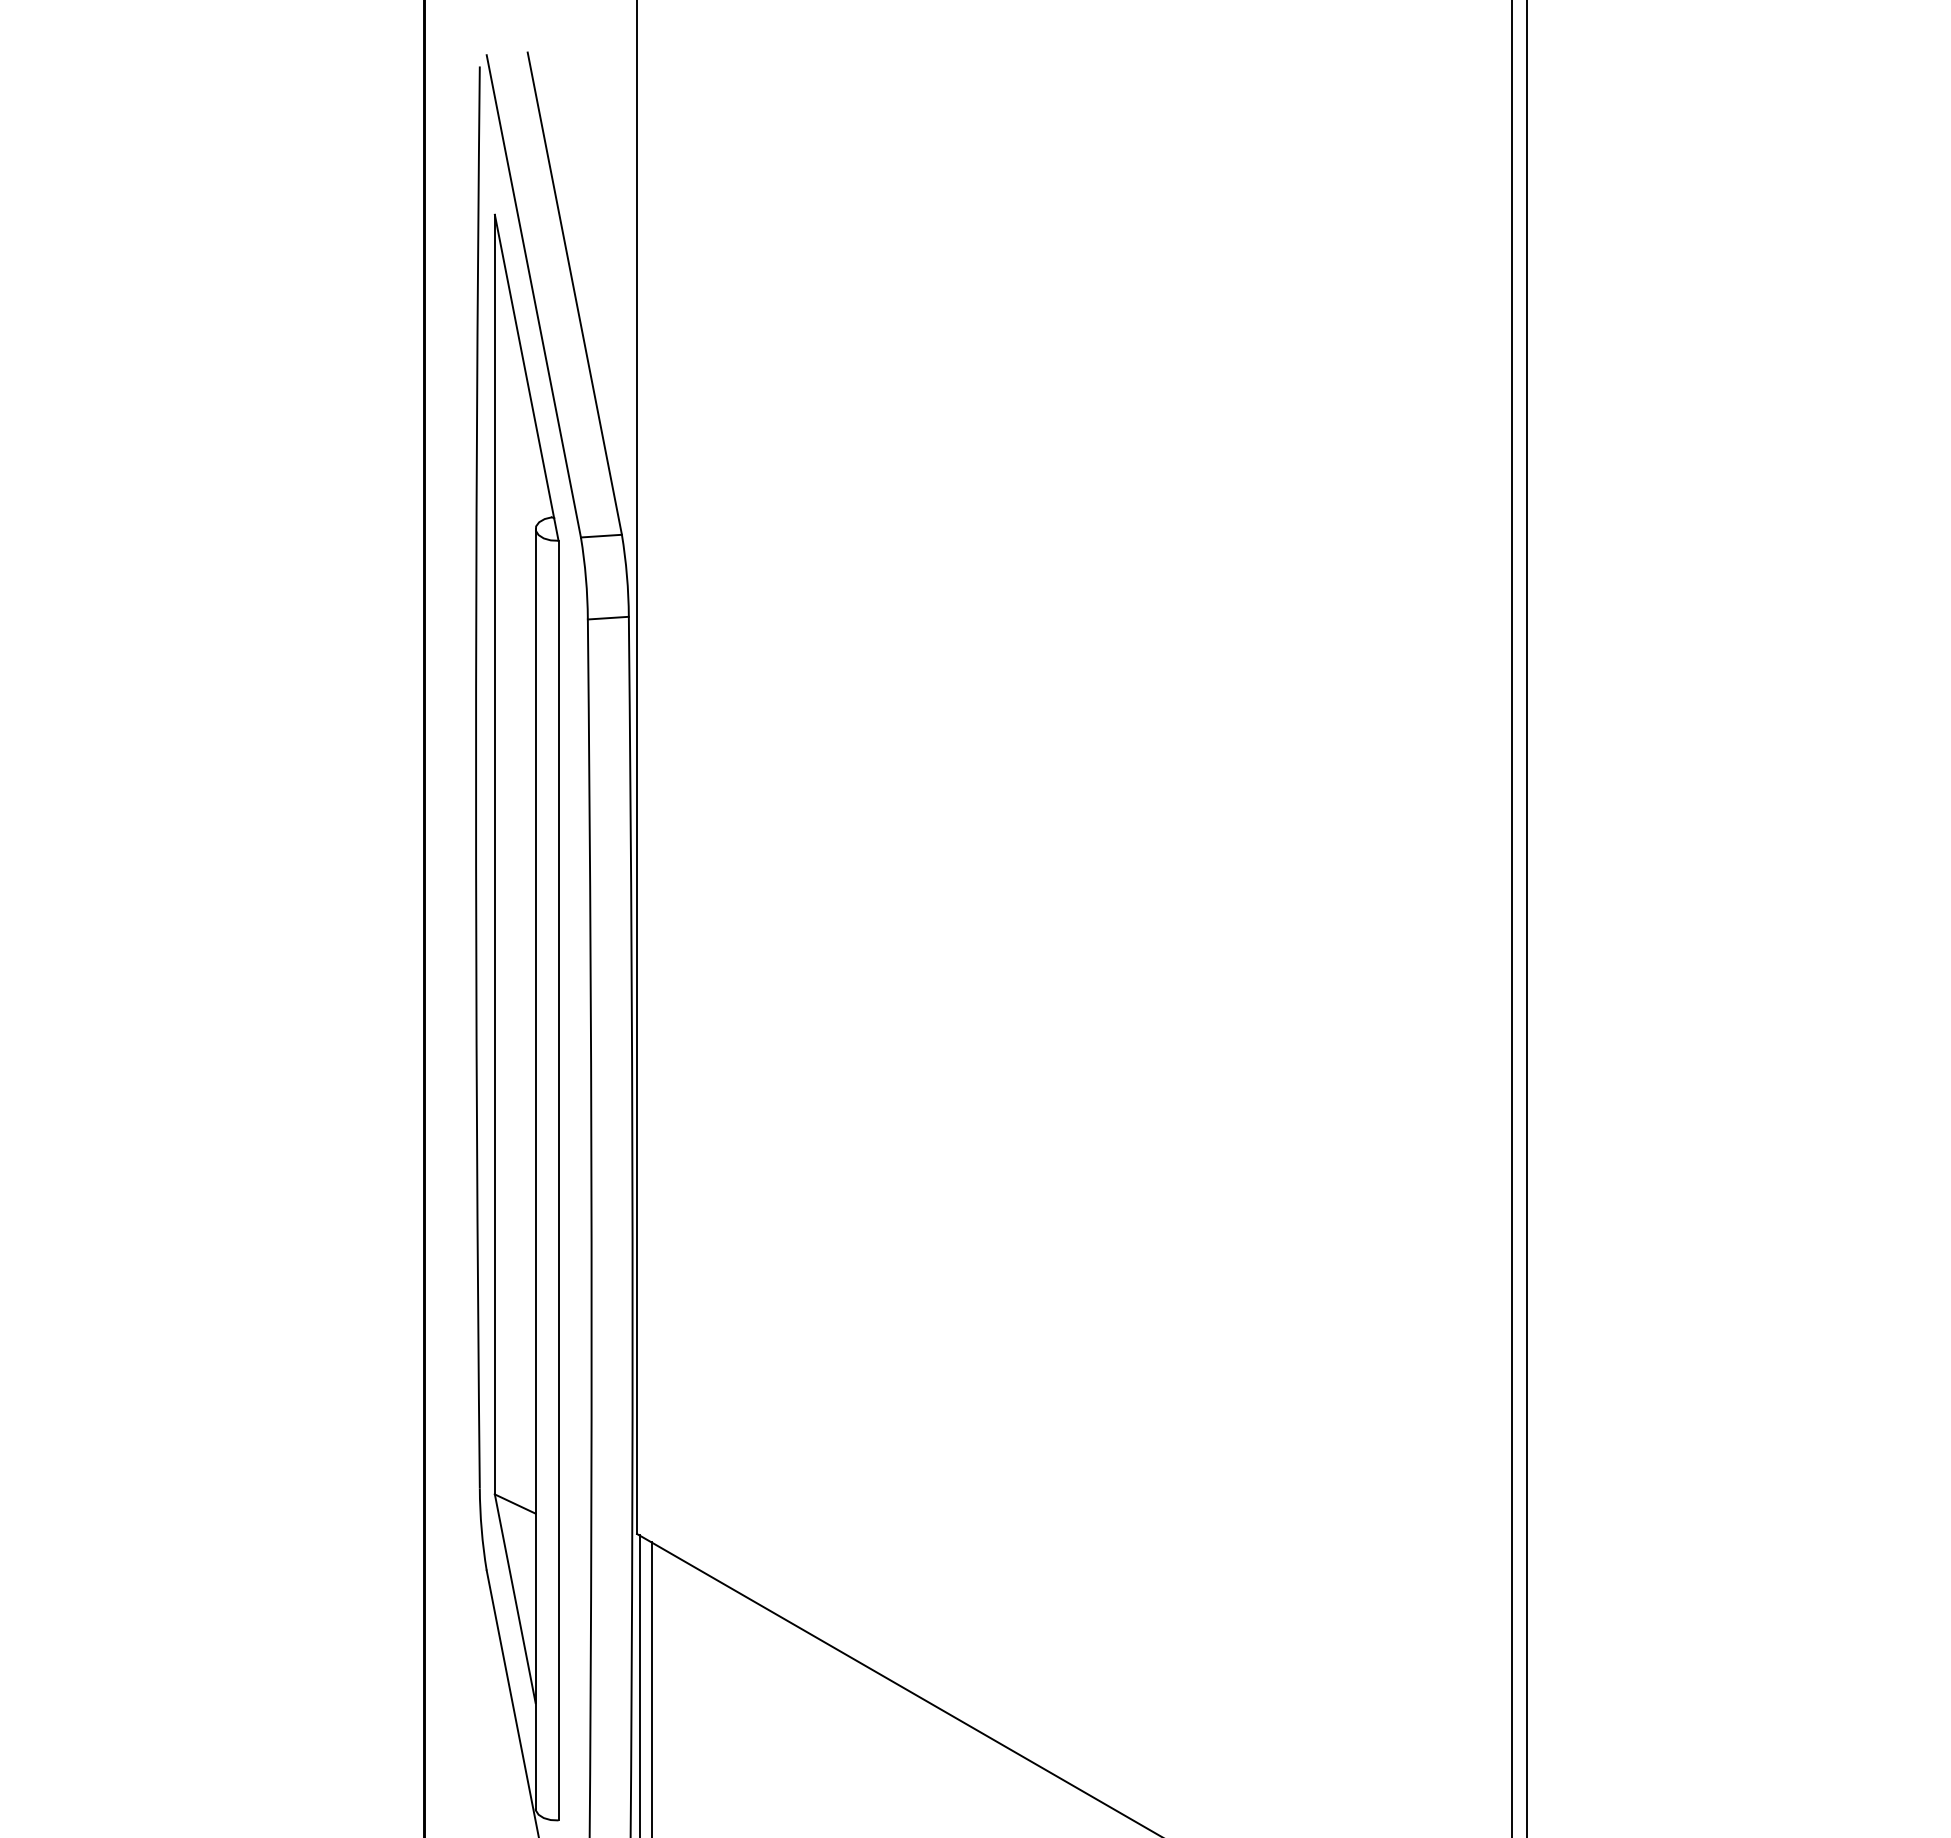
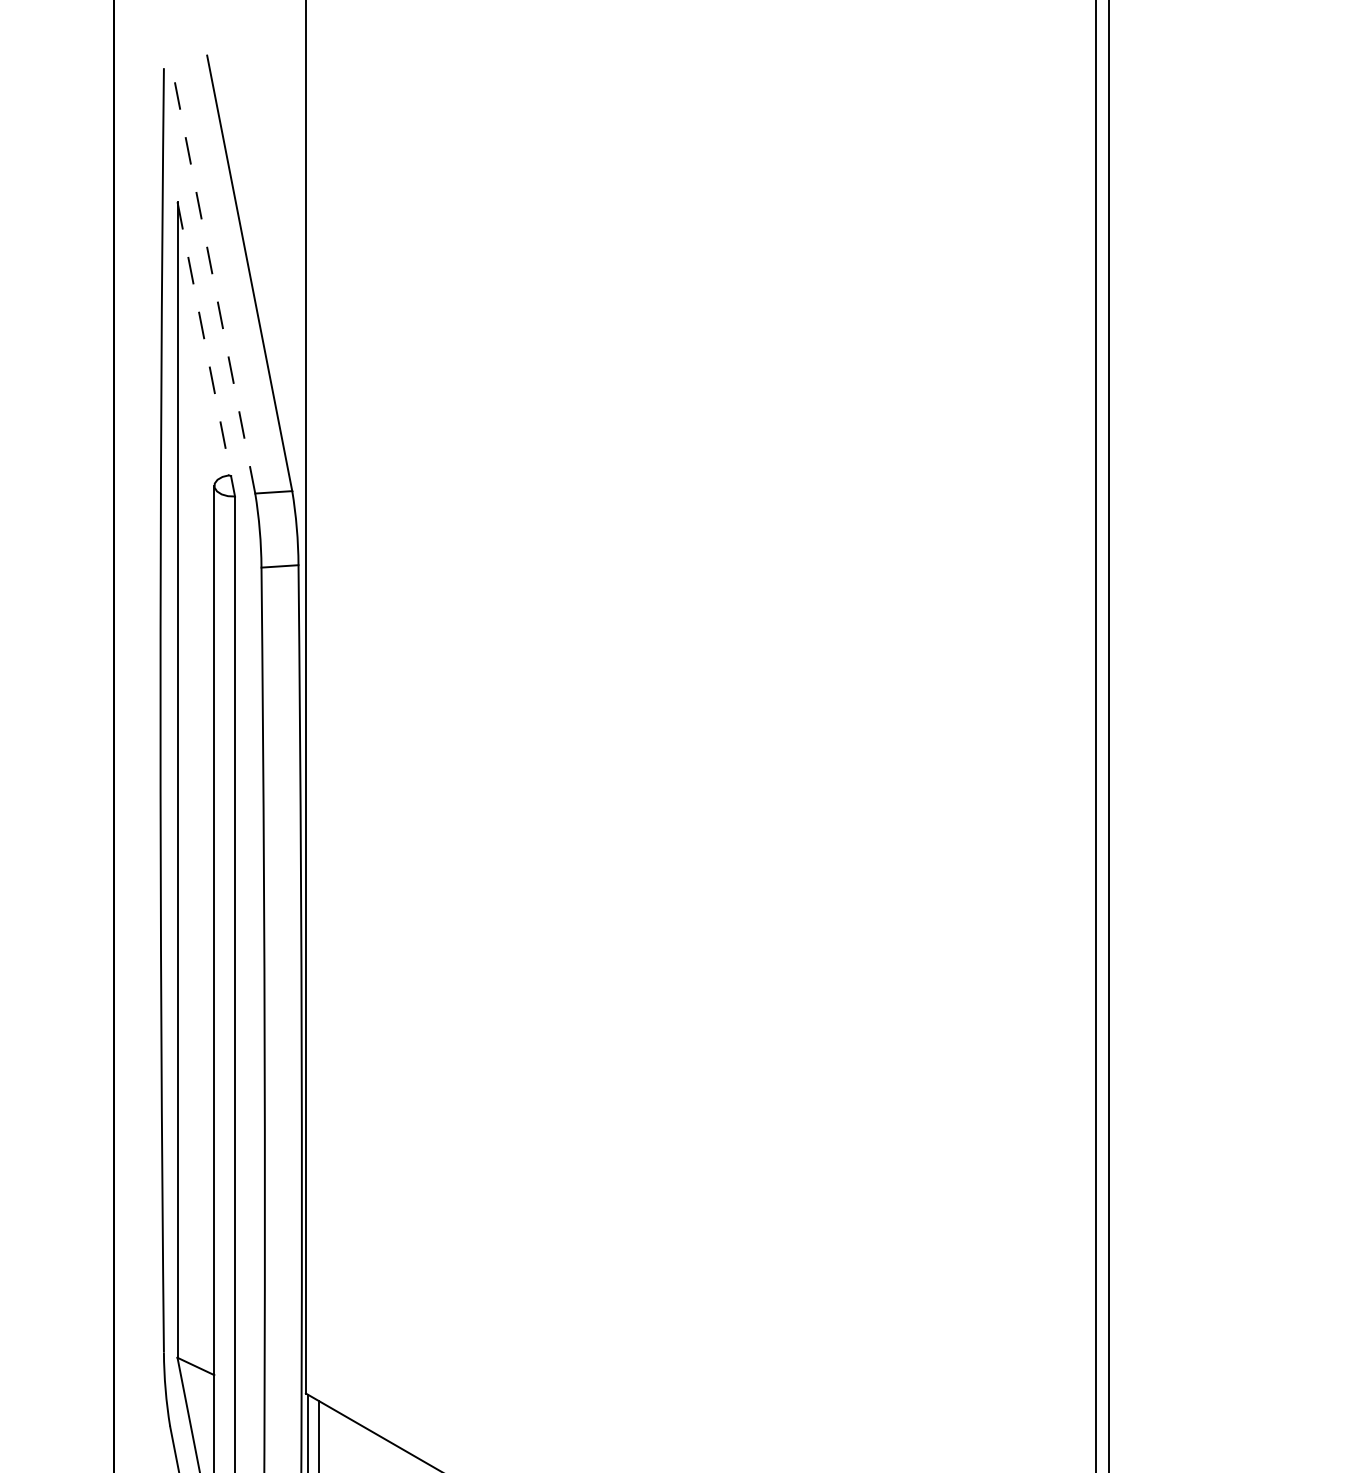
line: (533, 296) -> (212, 275), solid -> dashed
line: (524, 366) -> (204, 339), solid -> dashed

